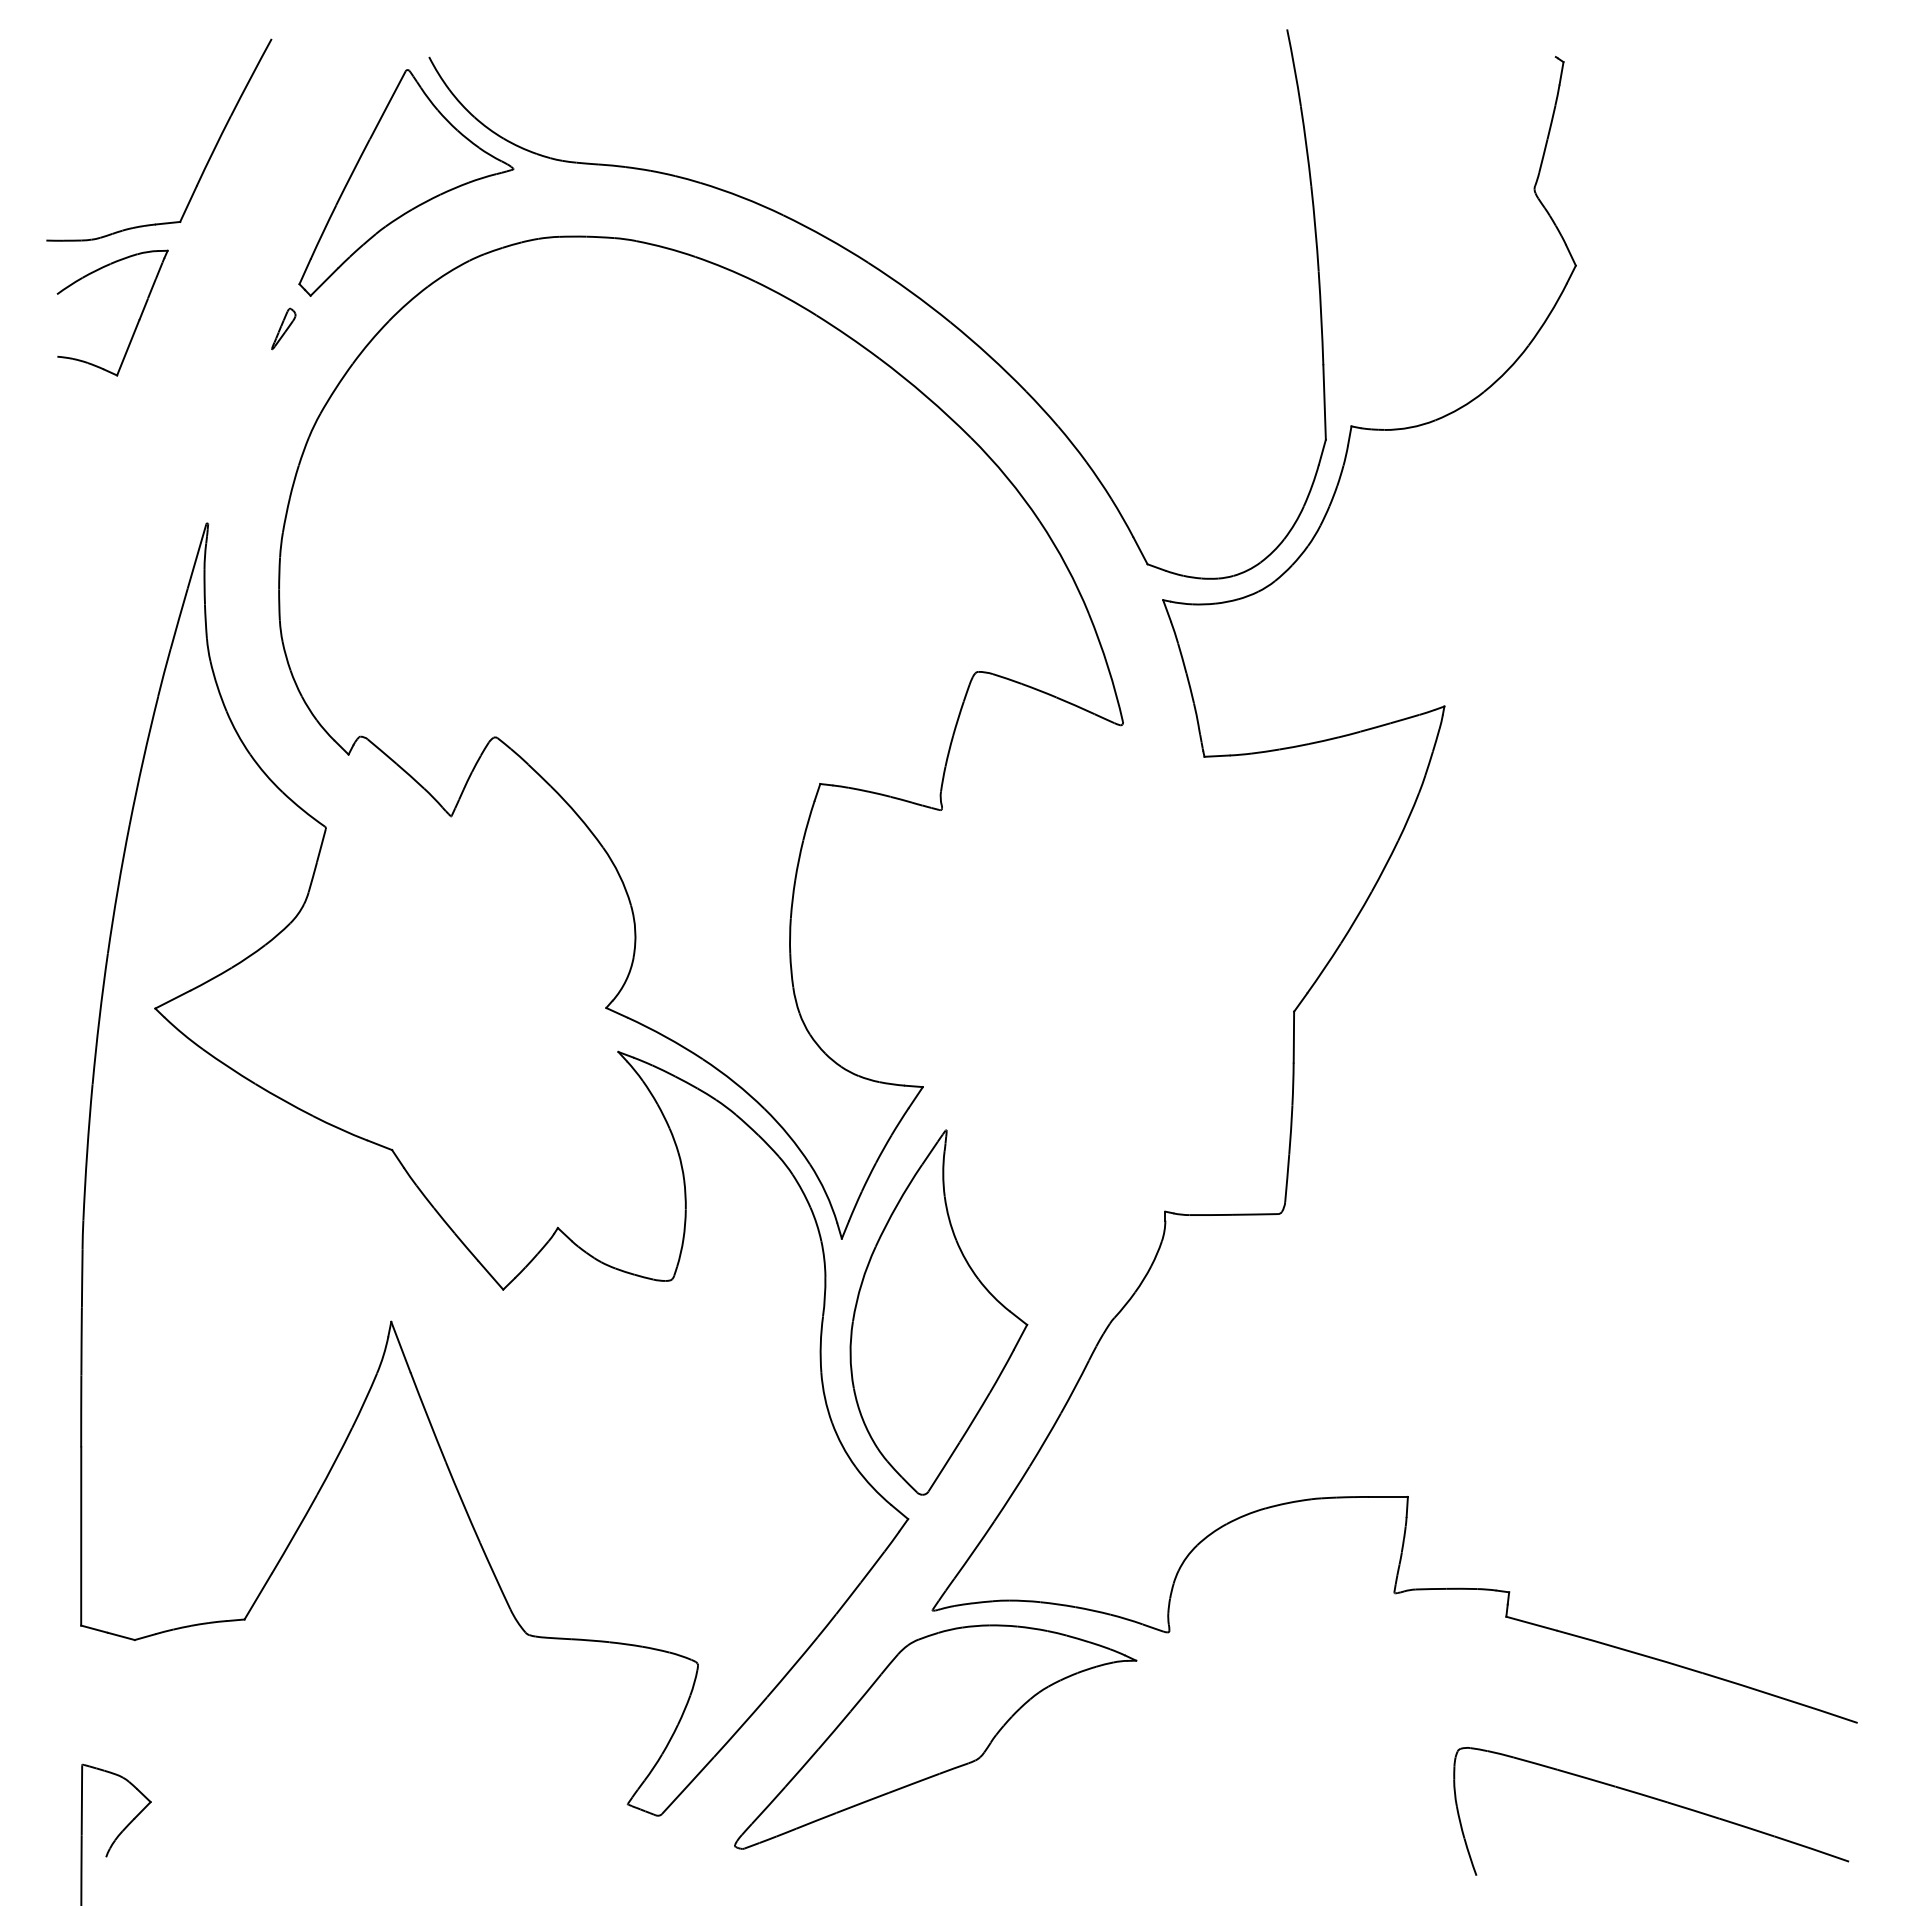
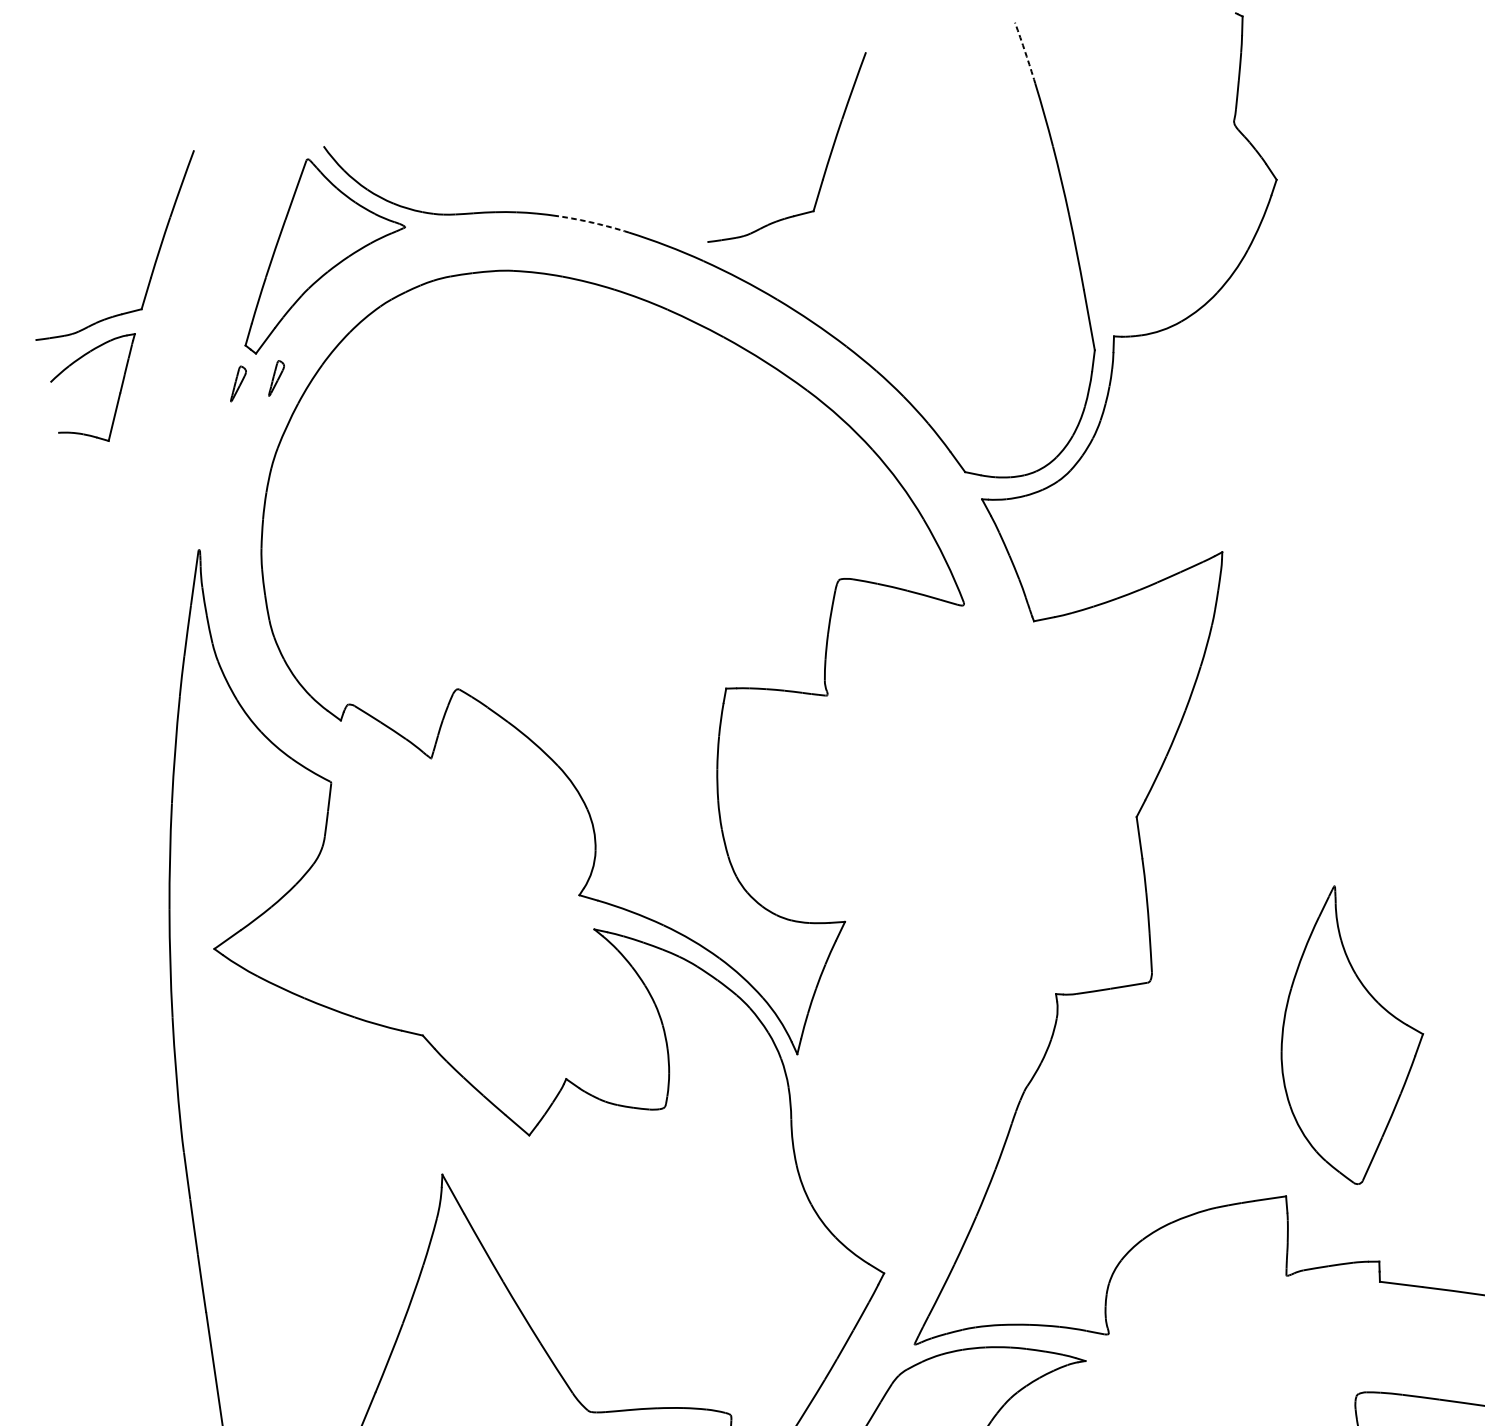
arc: (1294, 67) -> (1025, 52), solid -> dashed
part: (1037, 160) -> (828, 158), added
arc: (742, 197) -> (593, 223), solid -> dashed
part: (330, 328) -> (275, 377), added
part: (938, 1312) -> (1349, 1034), moved

